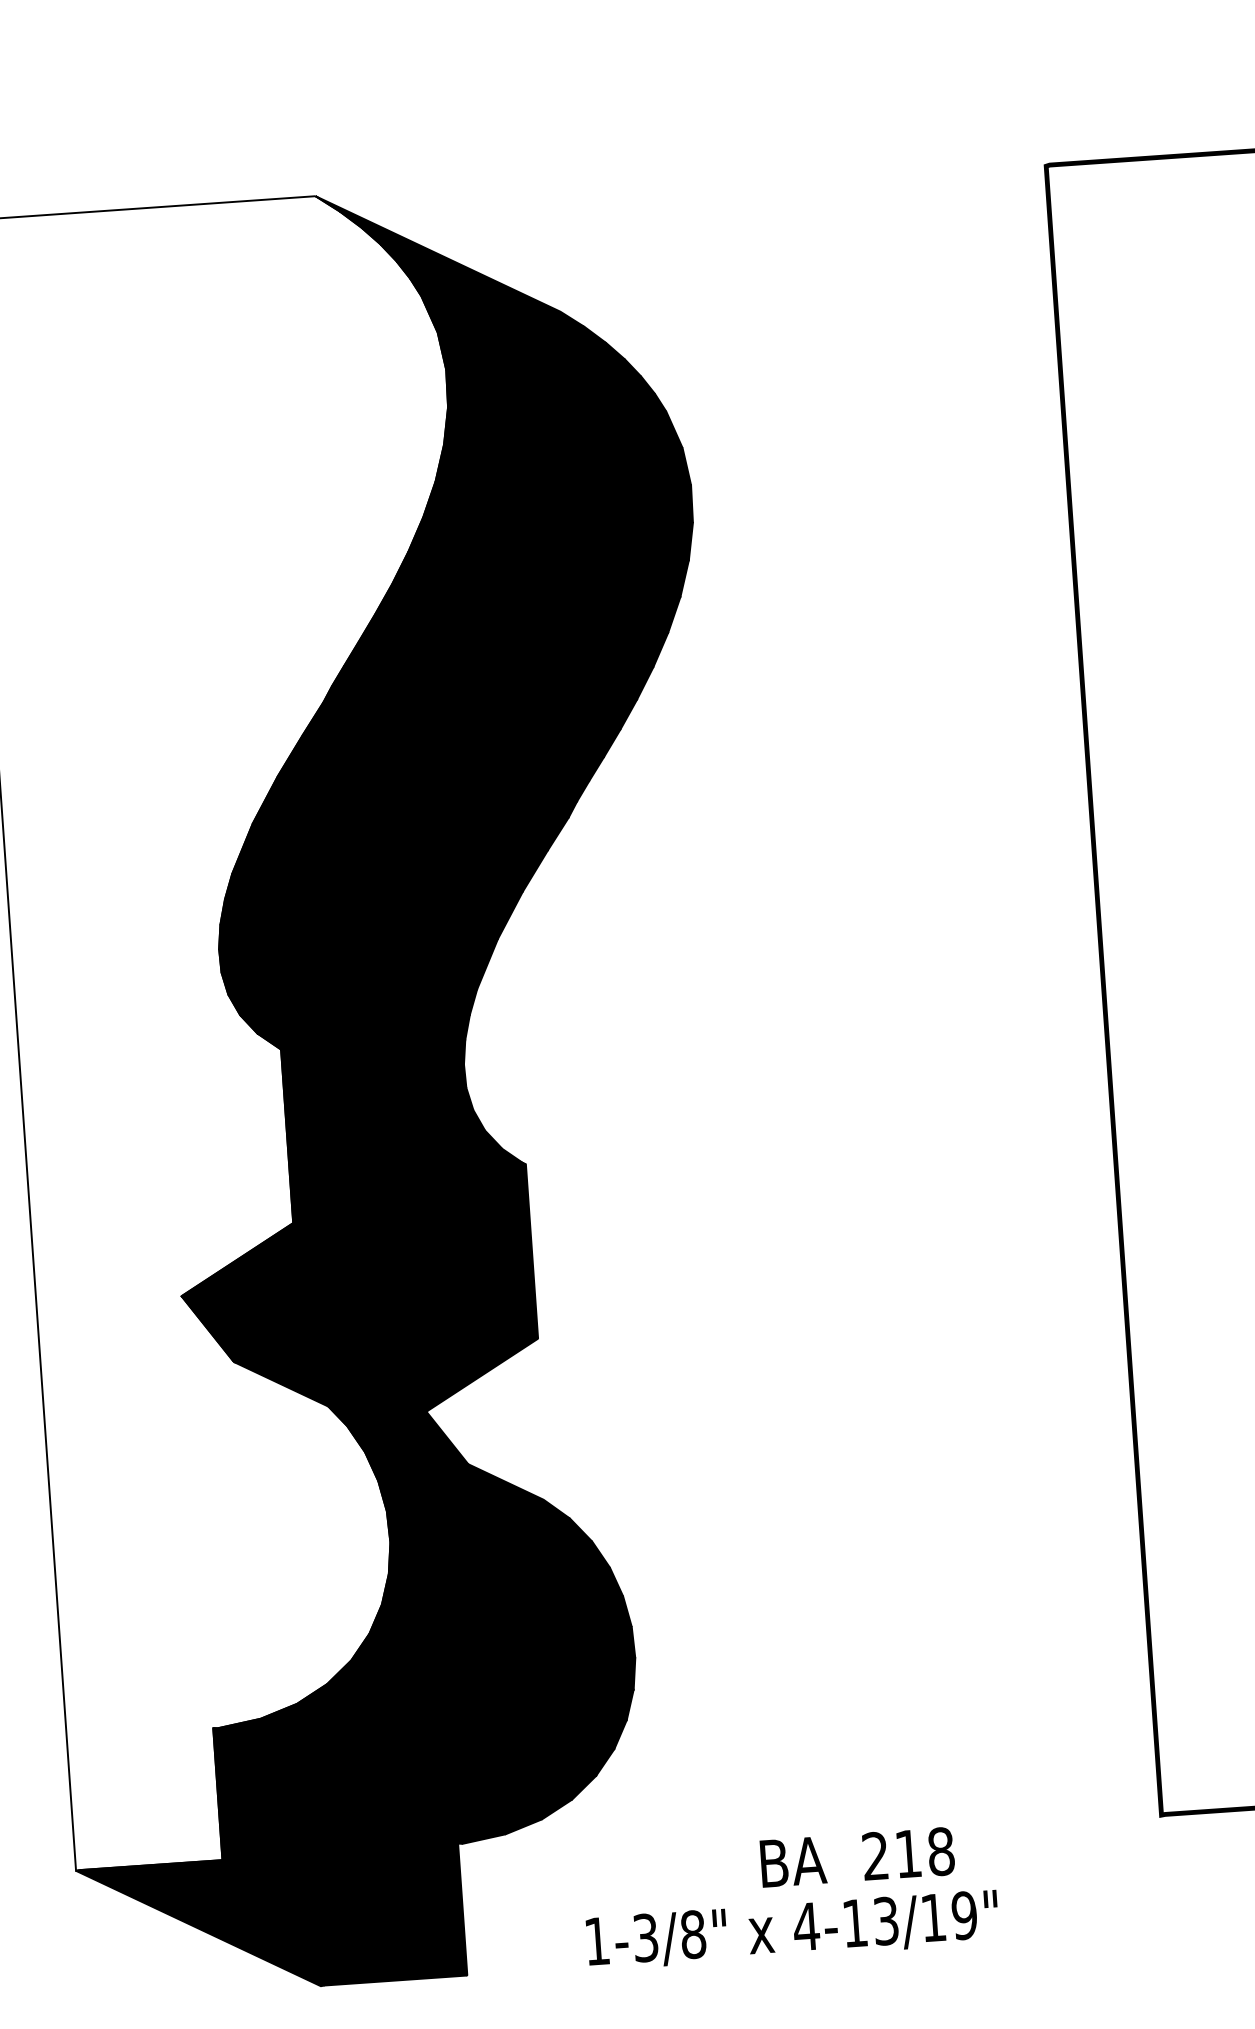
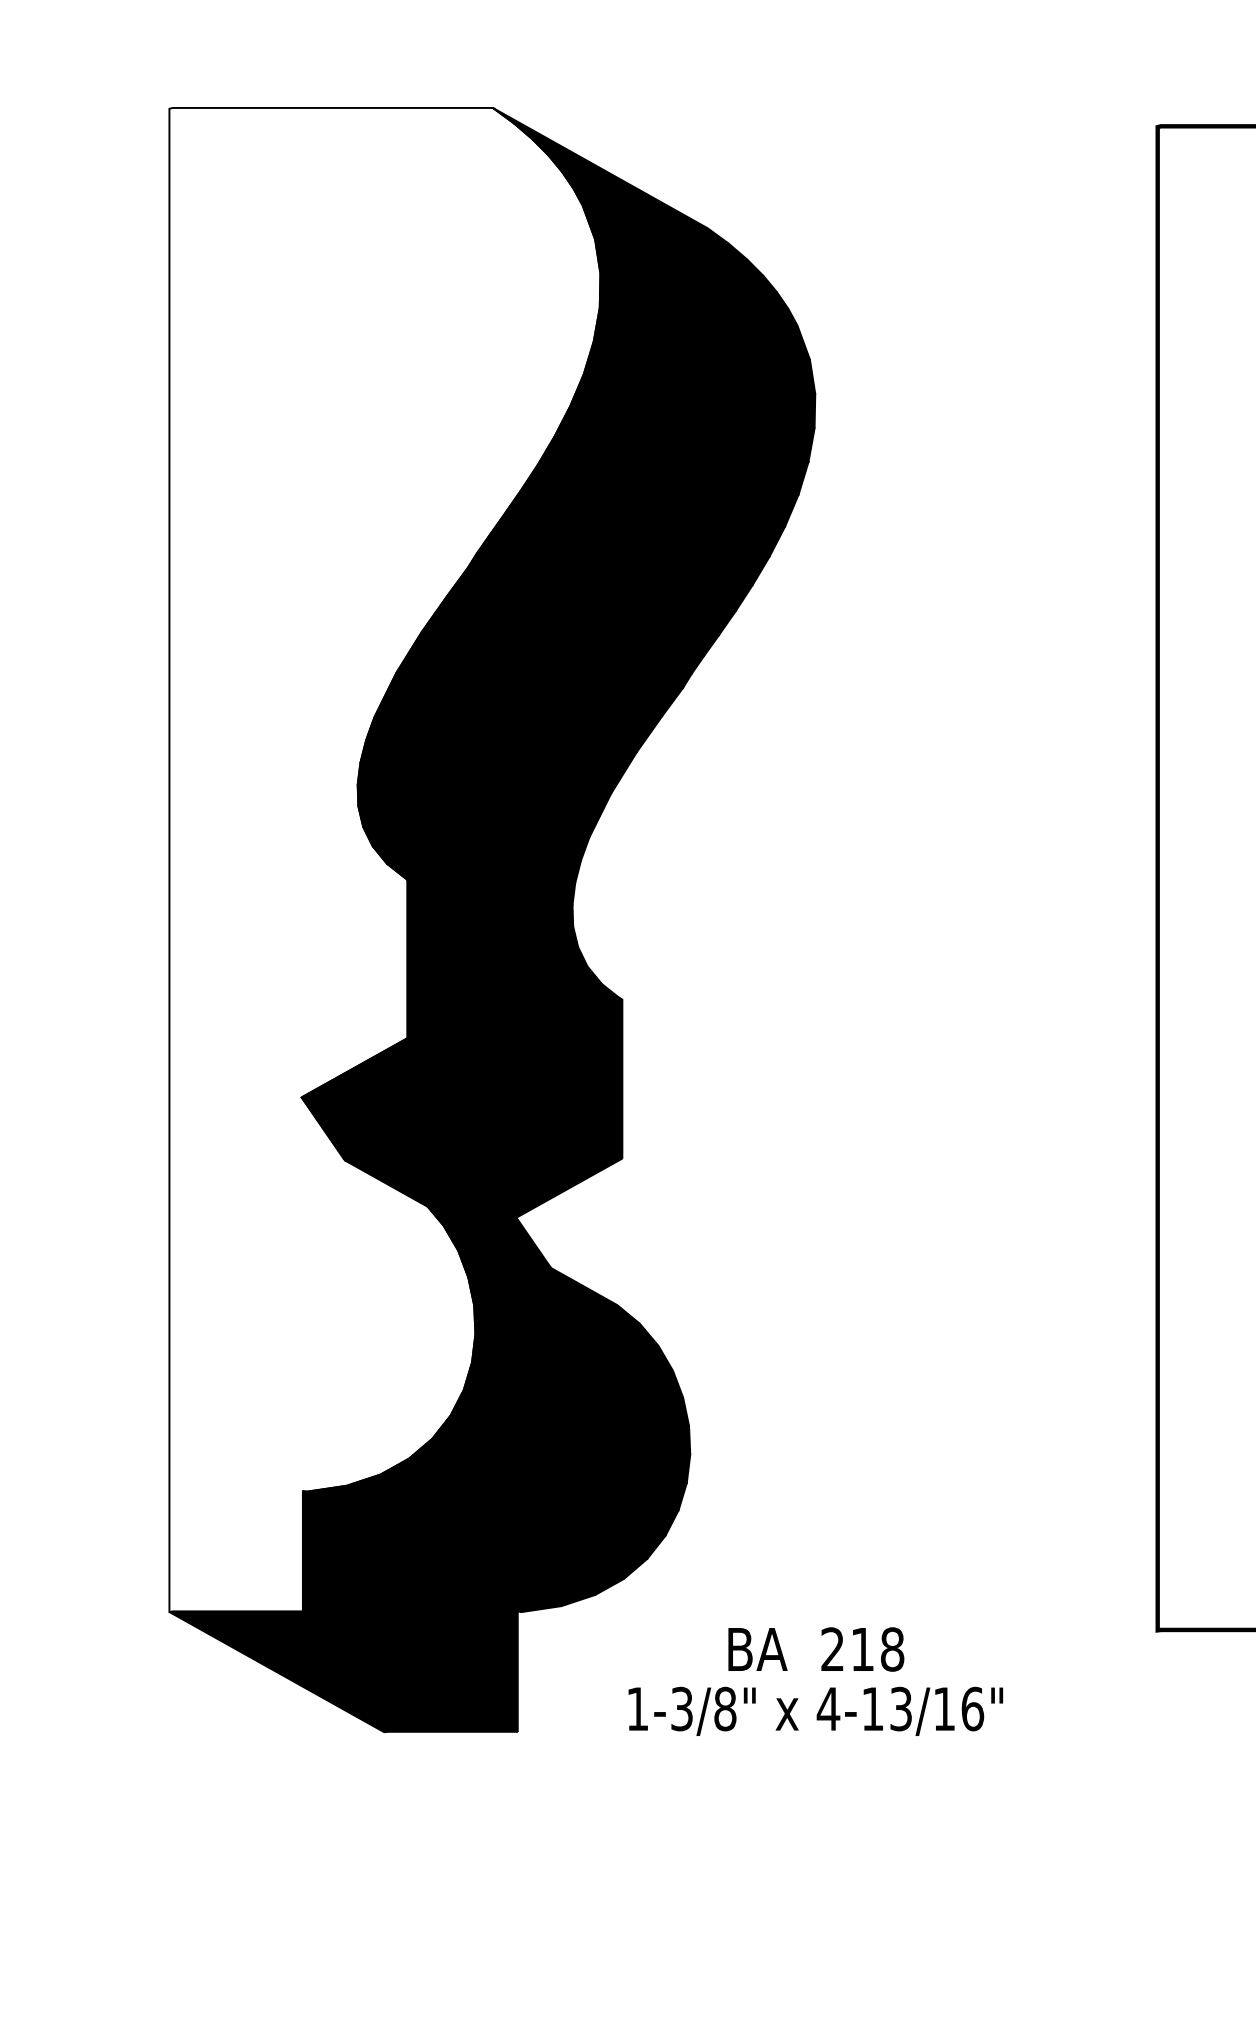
text: (857, 1857) -> (816, 1649), moved
text: (964, 1915) -> (972, 1708), 4-13/19" -> 4-13/16"

